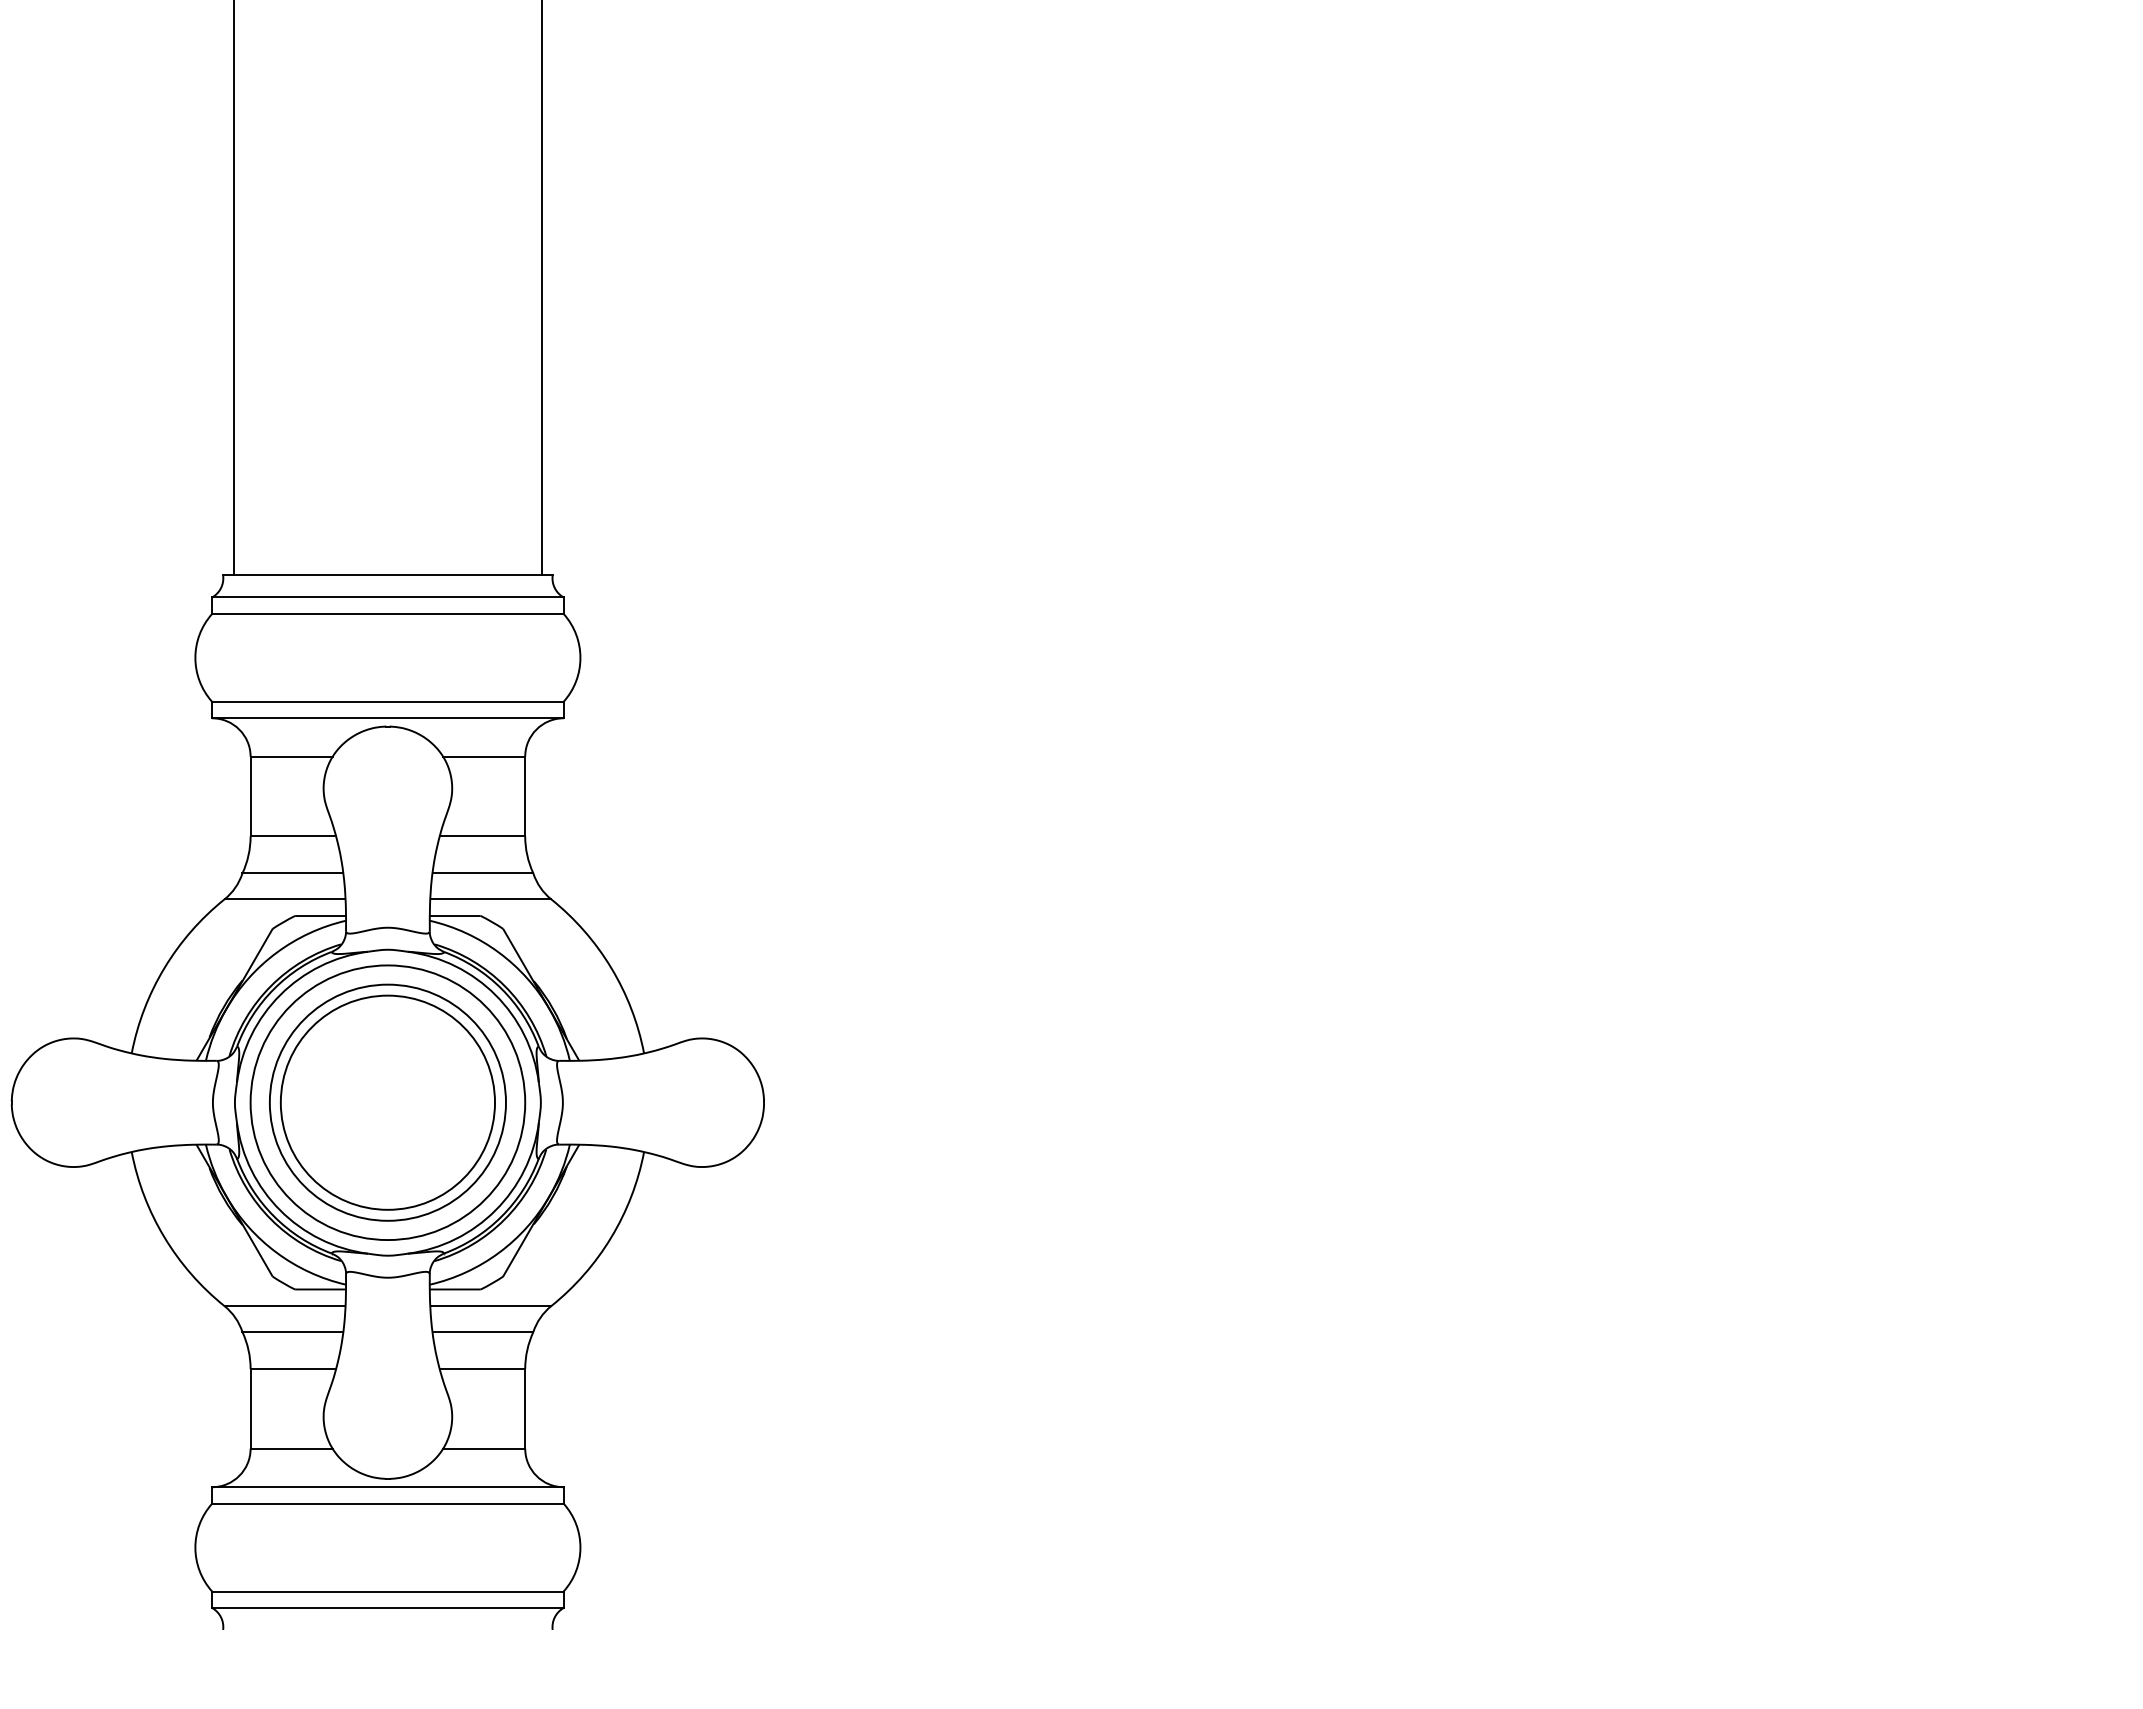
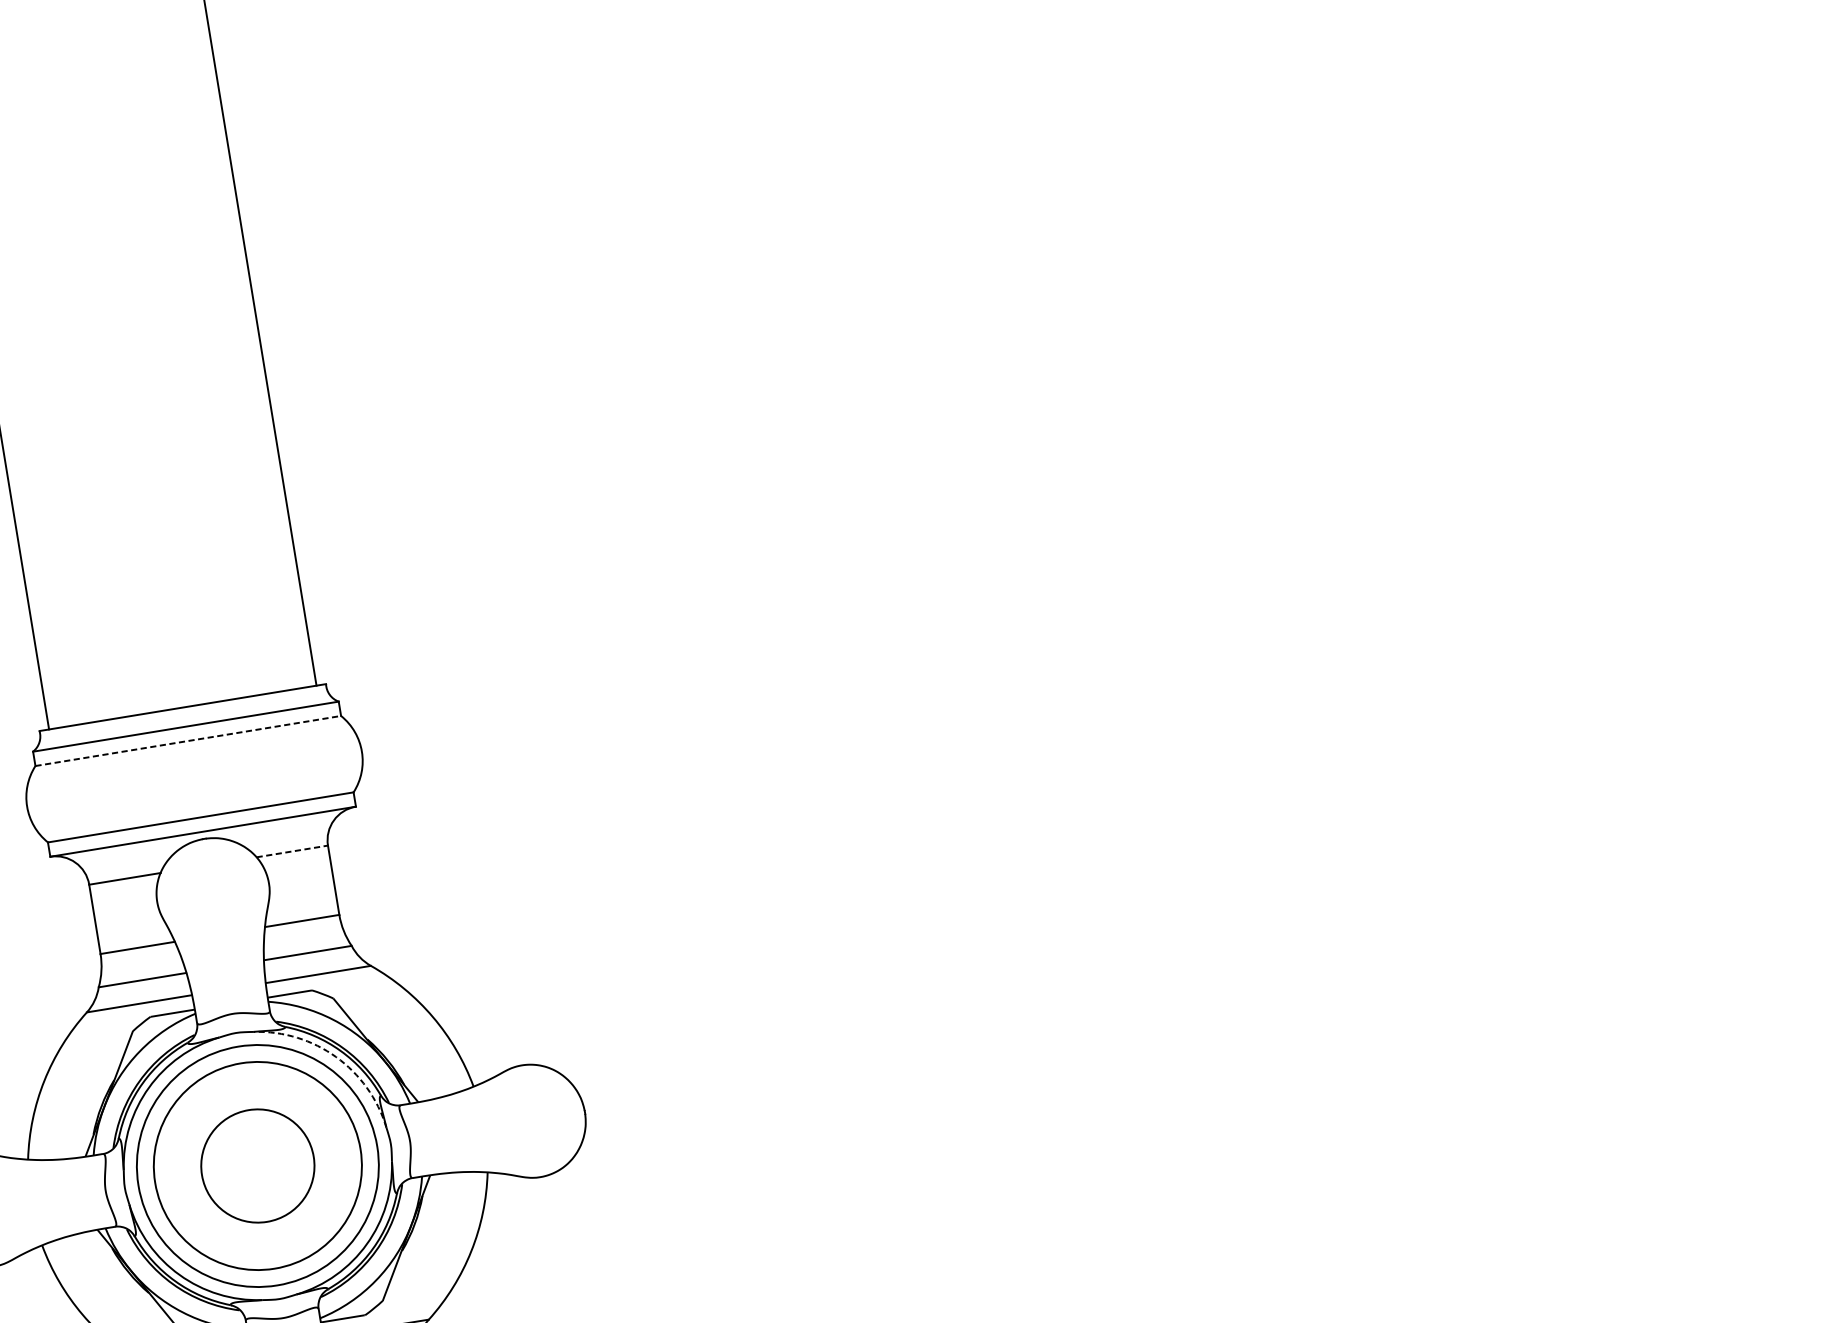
line: (387, 613) -> (187, 740), solid -> dashed
line: (484, 756) -> (292, 851), solid -> dashed
arc: (495, 995) -> (336, 1057), solid -> dashed
circle: (387, 1102) -> (257, 1165), size x0.6

